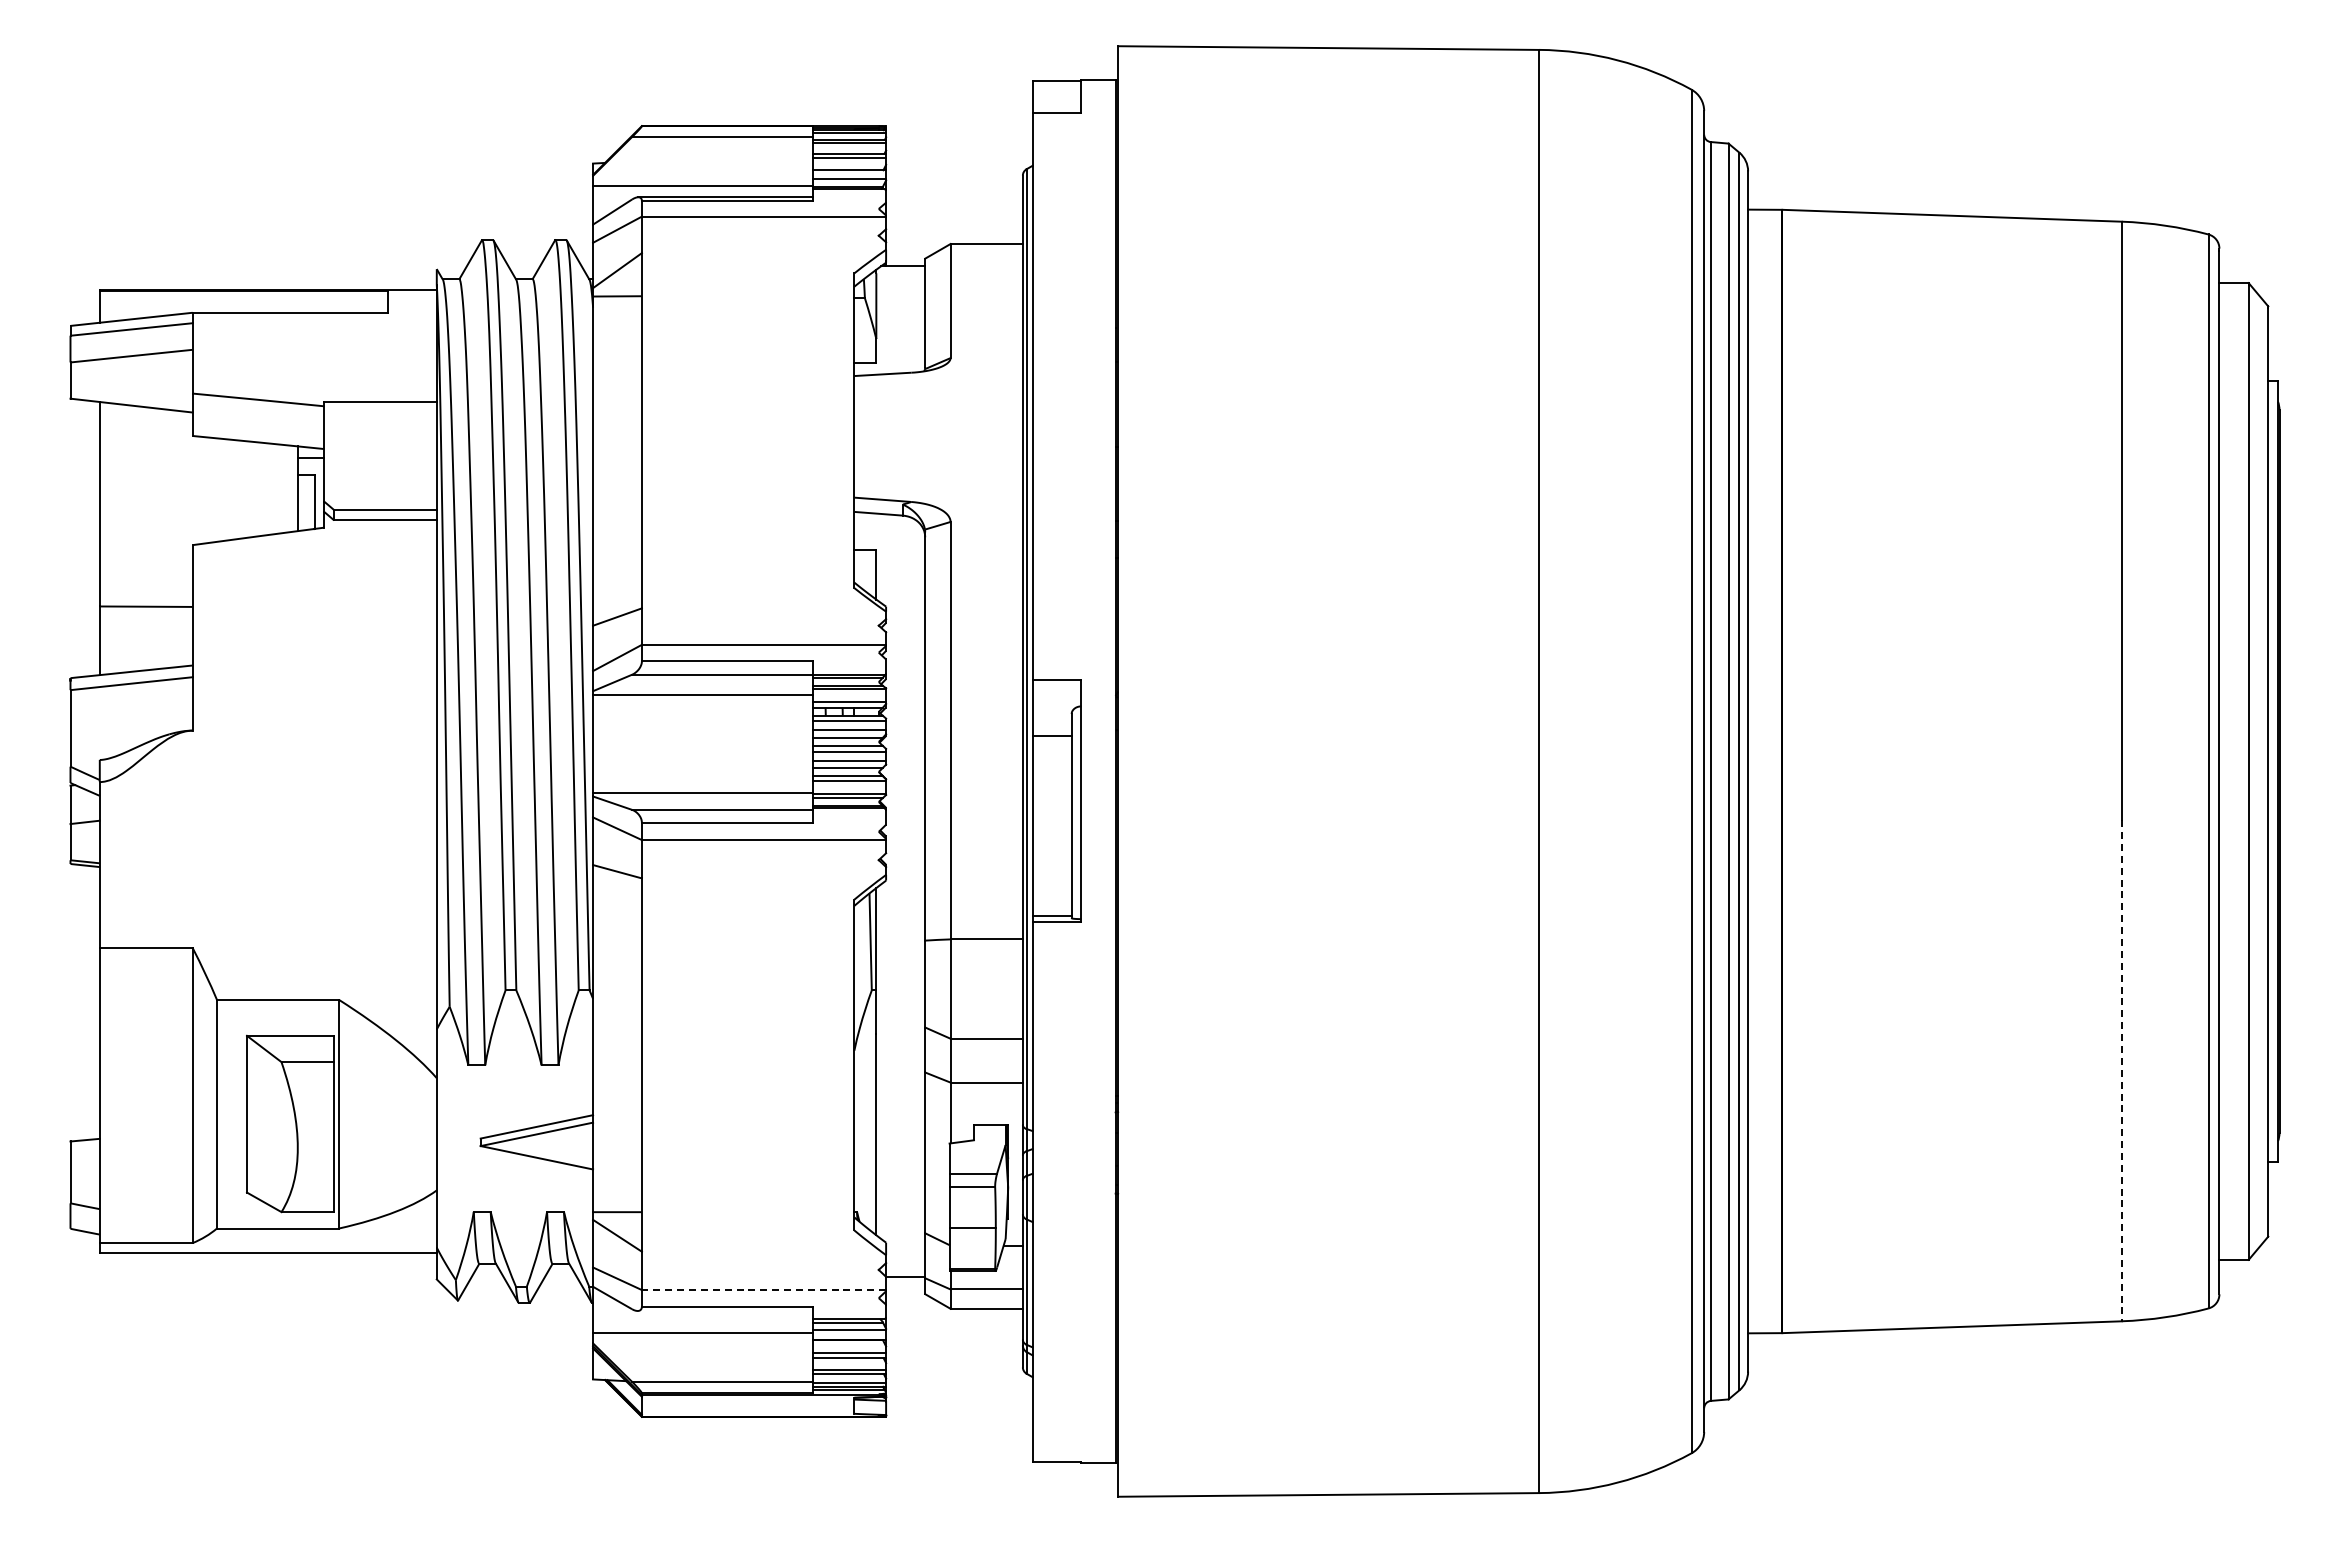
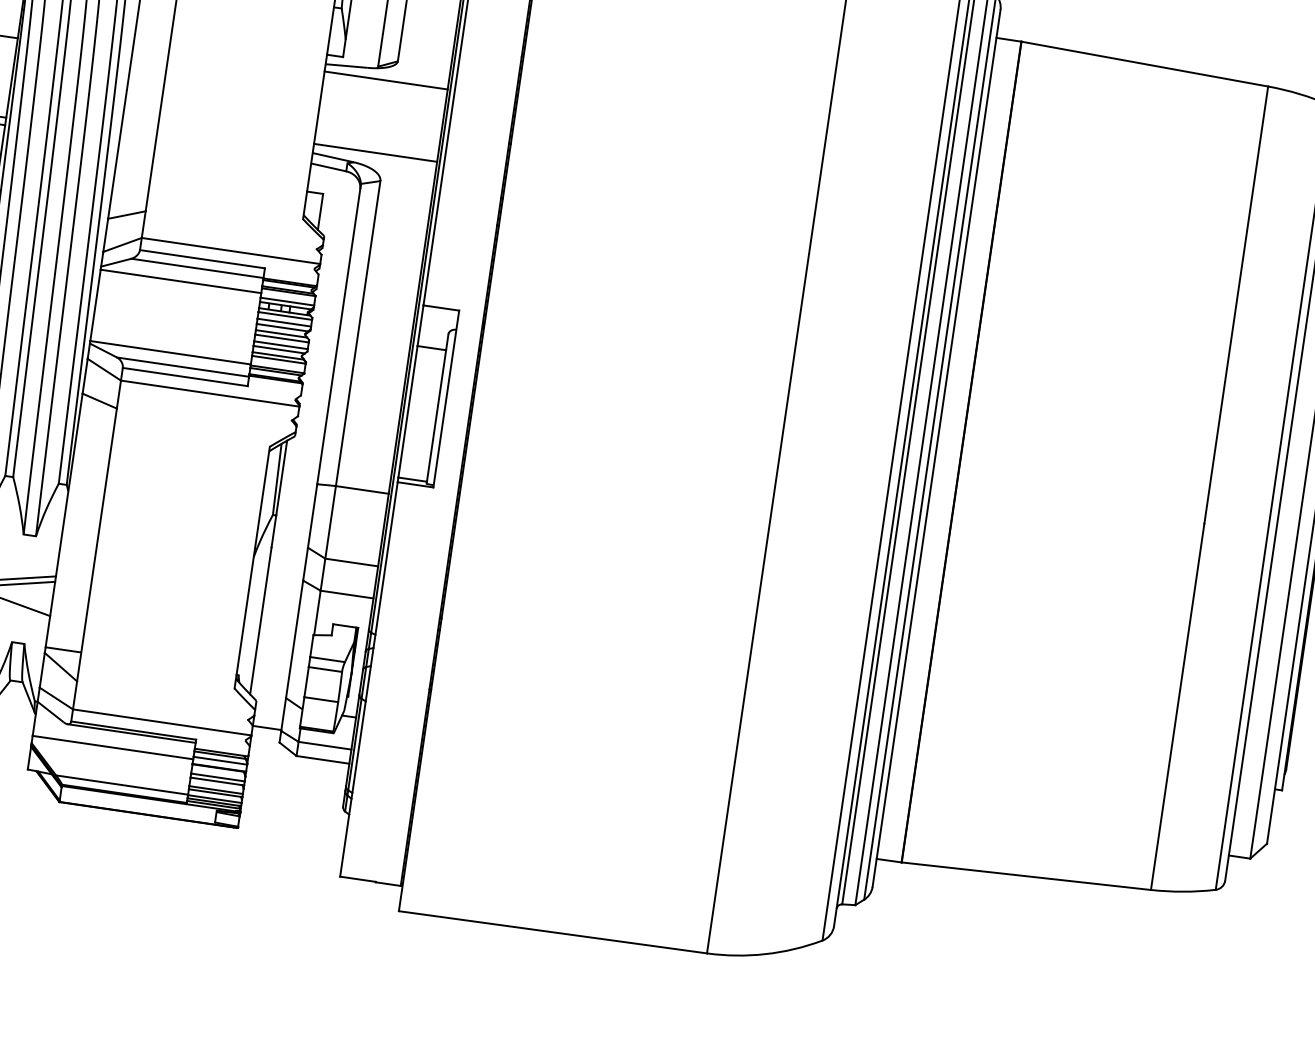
line: (938, 386) -> (386, 80), added
line: (938, 485) -> (375, 153), added
line: (2121, 1070) -> (1177, 706), dashed -> solid
line: (763, 1290) -> (161, 722), dashed -> solid
line: (724, 1310) -> (131, 733), added

